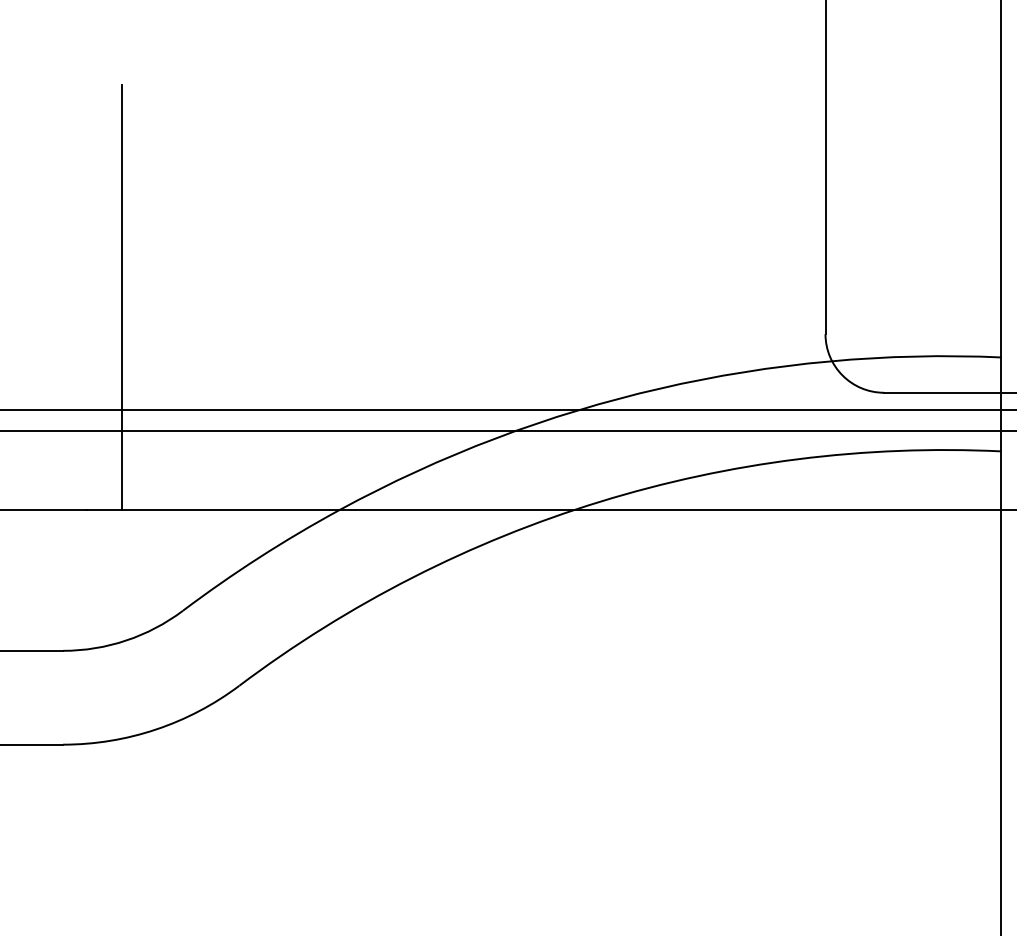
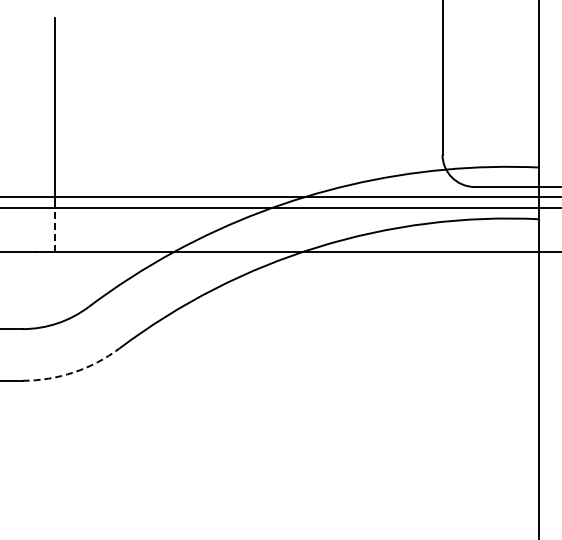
line: (121, 469) -> (54, 229), solid -> dashed
arc: (155, 729) -> (73, 372), solid -> dashed

